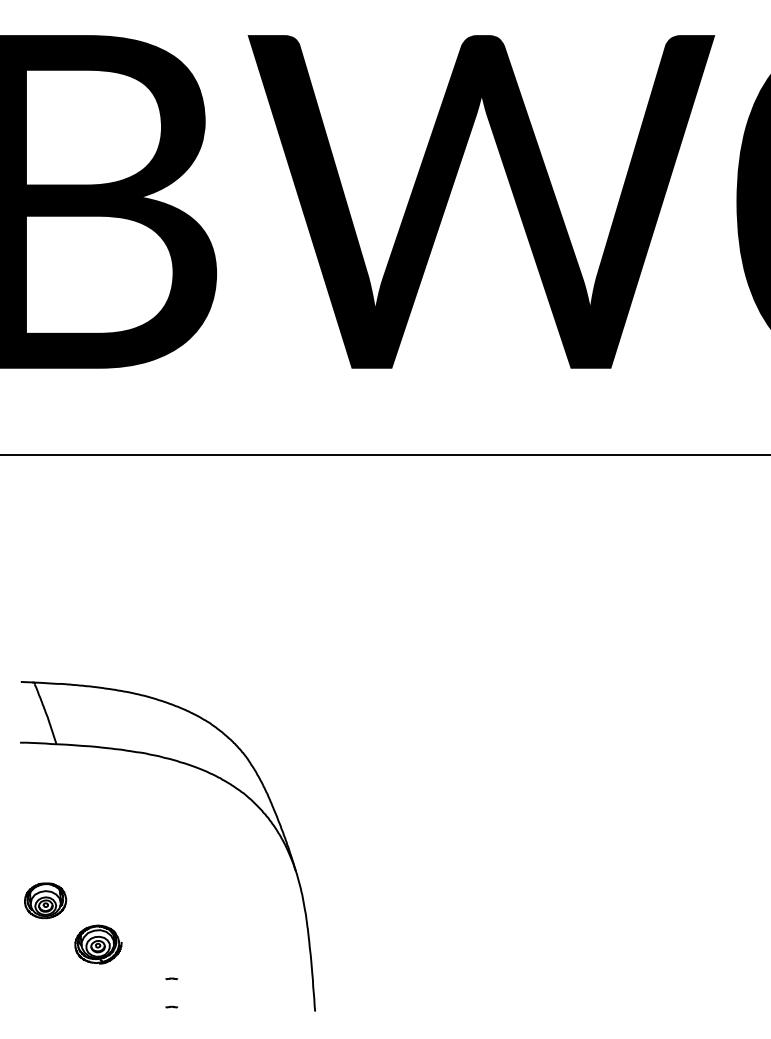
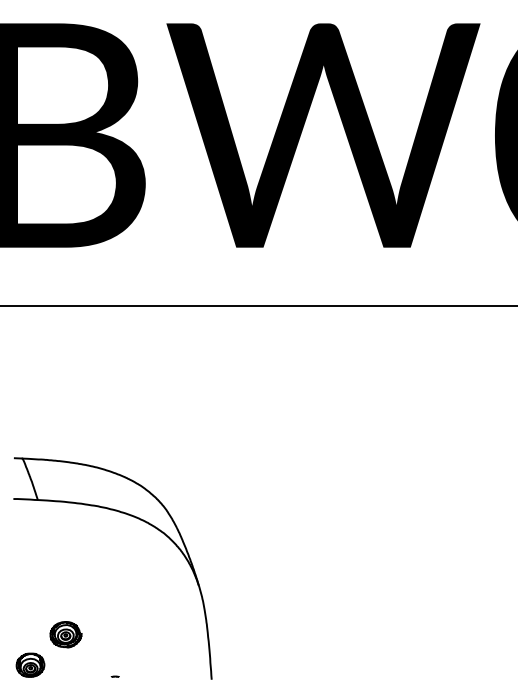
part: (45, 899) -> (30, 664), moved
curve: (170, 978) -> (114, 657), removed

